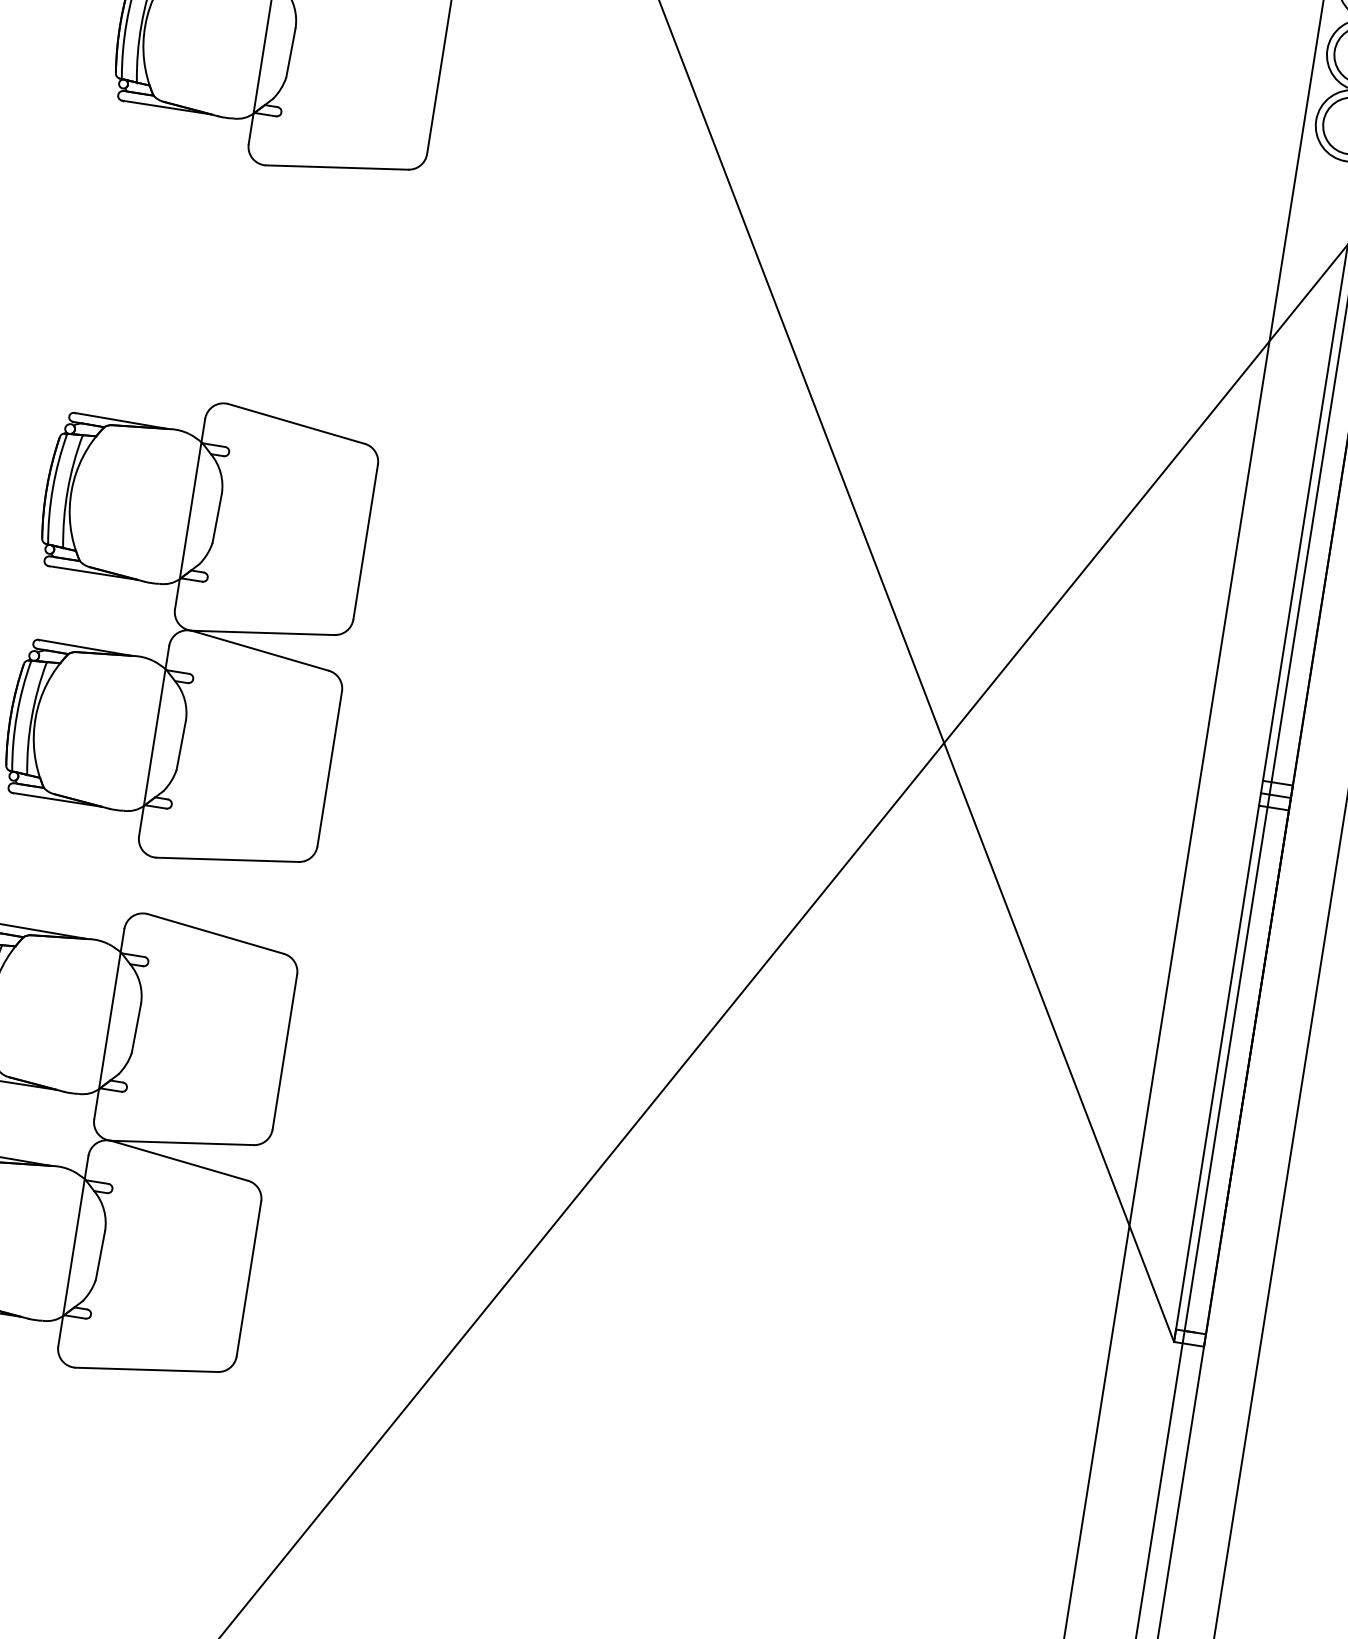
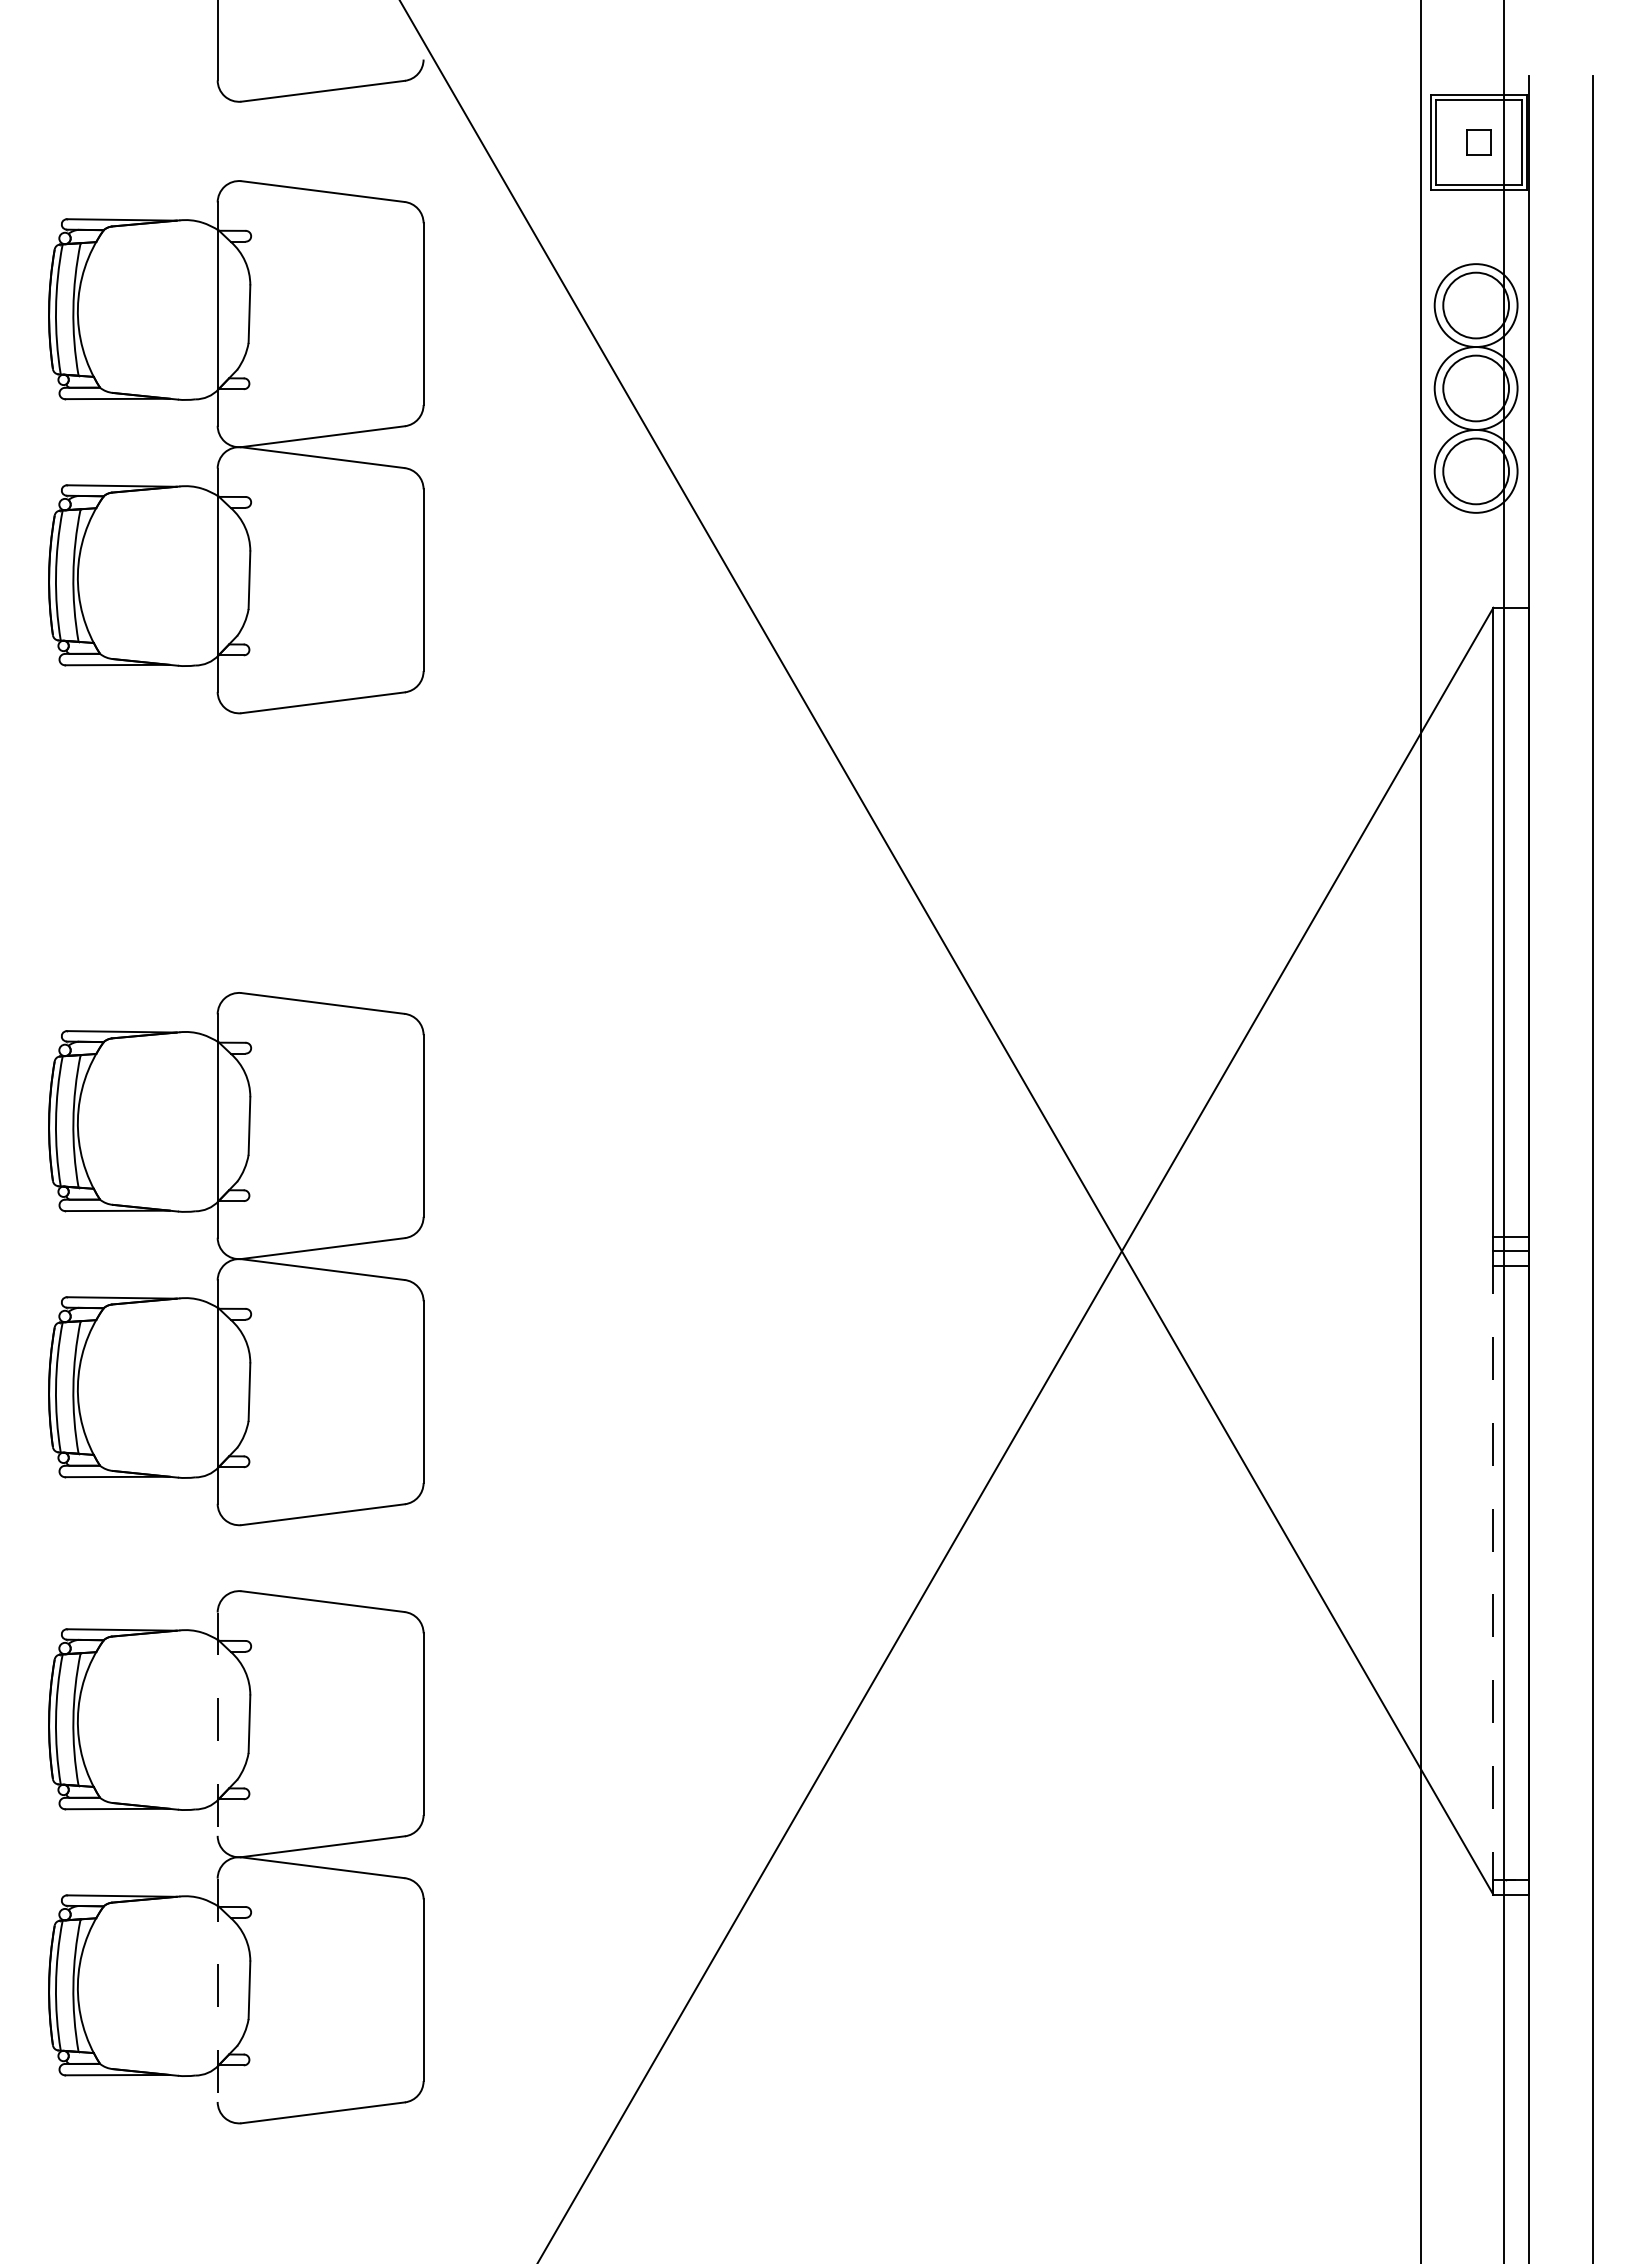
line: (109, 1024) -> (217, 1724), solid -> dashed
line: (1217, 1068) -> (1493, 1573), solid -> dashed
line: (73, 1251) -> (217, 1990), solid -> dashed

